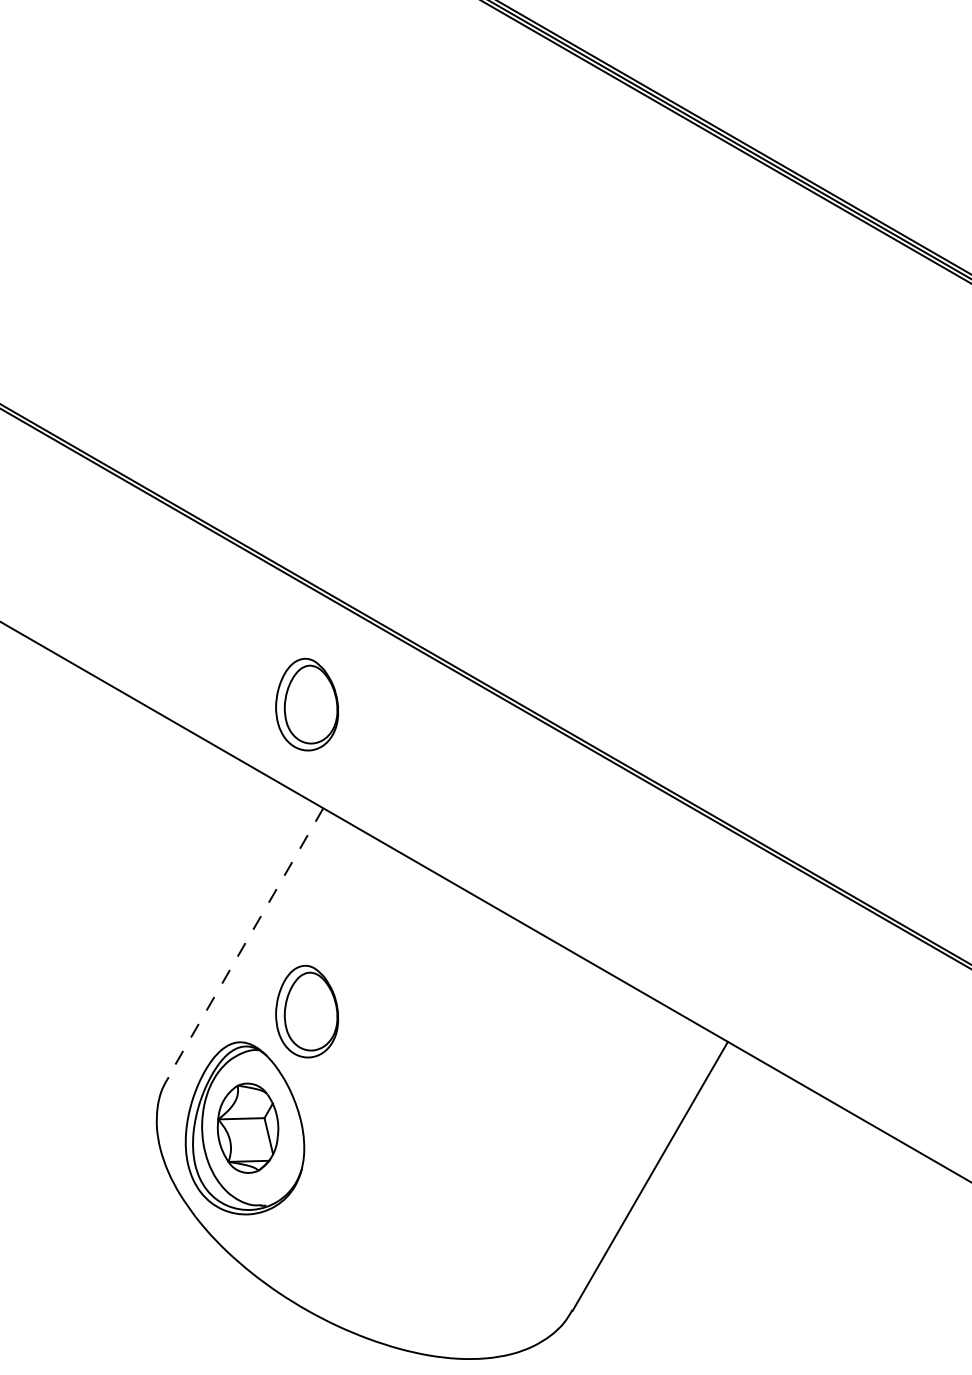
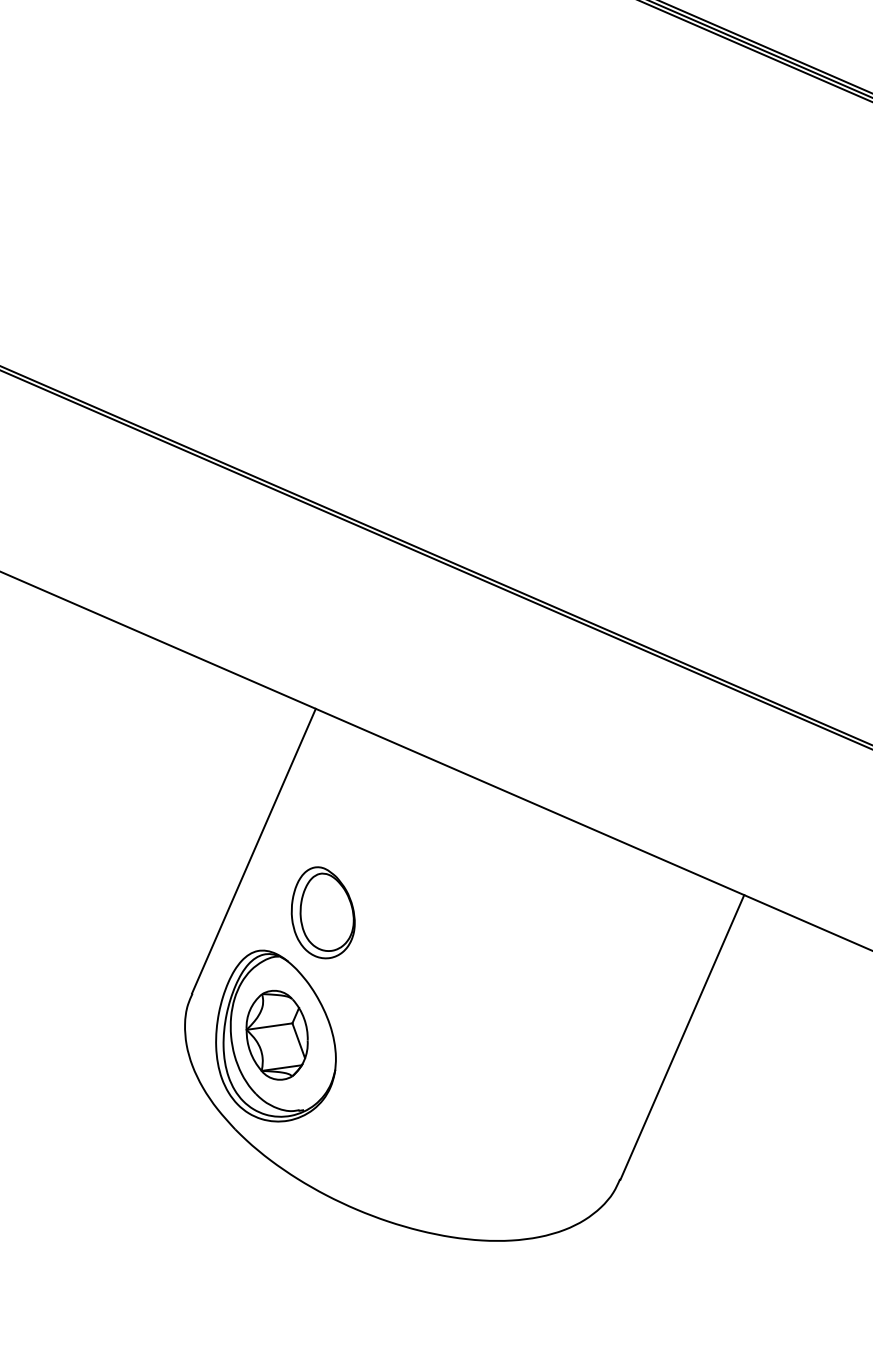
part: (306, 704) -> (287, 607), removed
line: (245, 943) -> (253, 851), dashed -> solid

